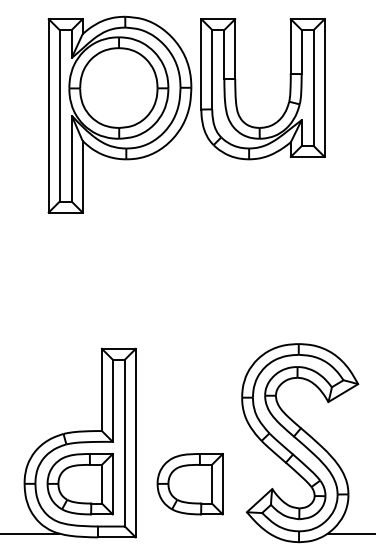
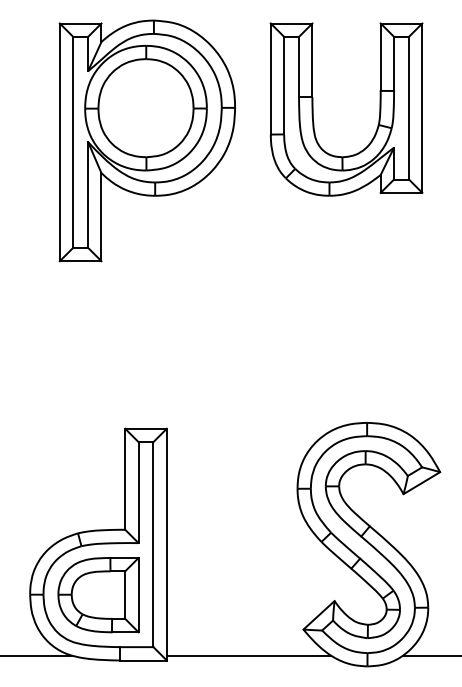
part: (236, 89) -> (313, 109), moved
part: (189, 484) -> (232, 595), removed
line: (202, 533) -> (248, 655), added

